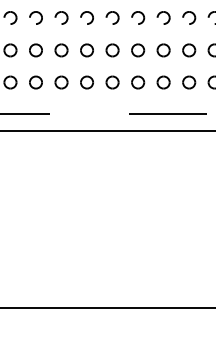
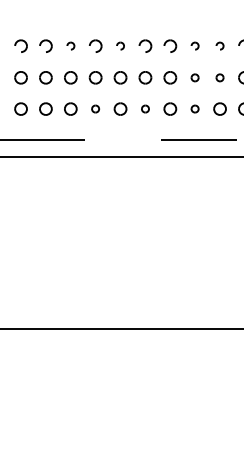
part: (35, 17) -> (70, 45), size x0.6
part: (86, 17) -> (120, 45), size x0.6
part: (162, 17) -> (194, 45), size x0.6
part: (188, 17) -> (219, 45), size x0.6
part: (162, 50) -> (194, 77), size x0.6
part: (188, 50) -> (219, 77), size x0.6
part: (61, 81) -> (95, 108), size x0.6
part: (112, 81) -> (145, 108), size x0.6
part: (162, 81) -> (194, 108), size x0.6

